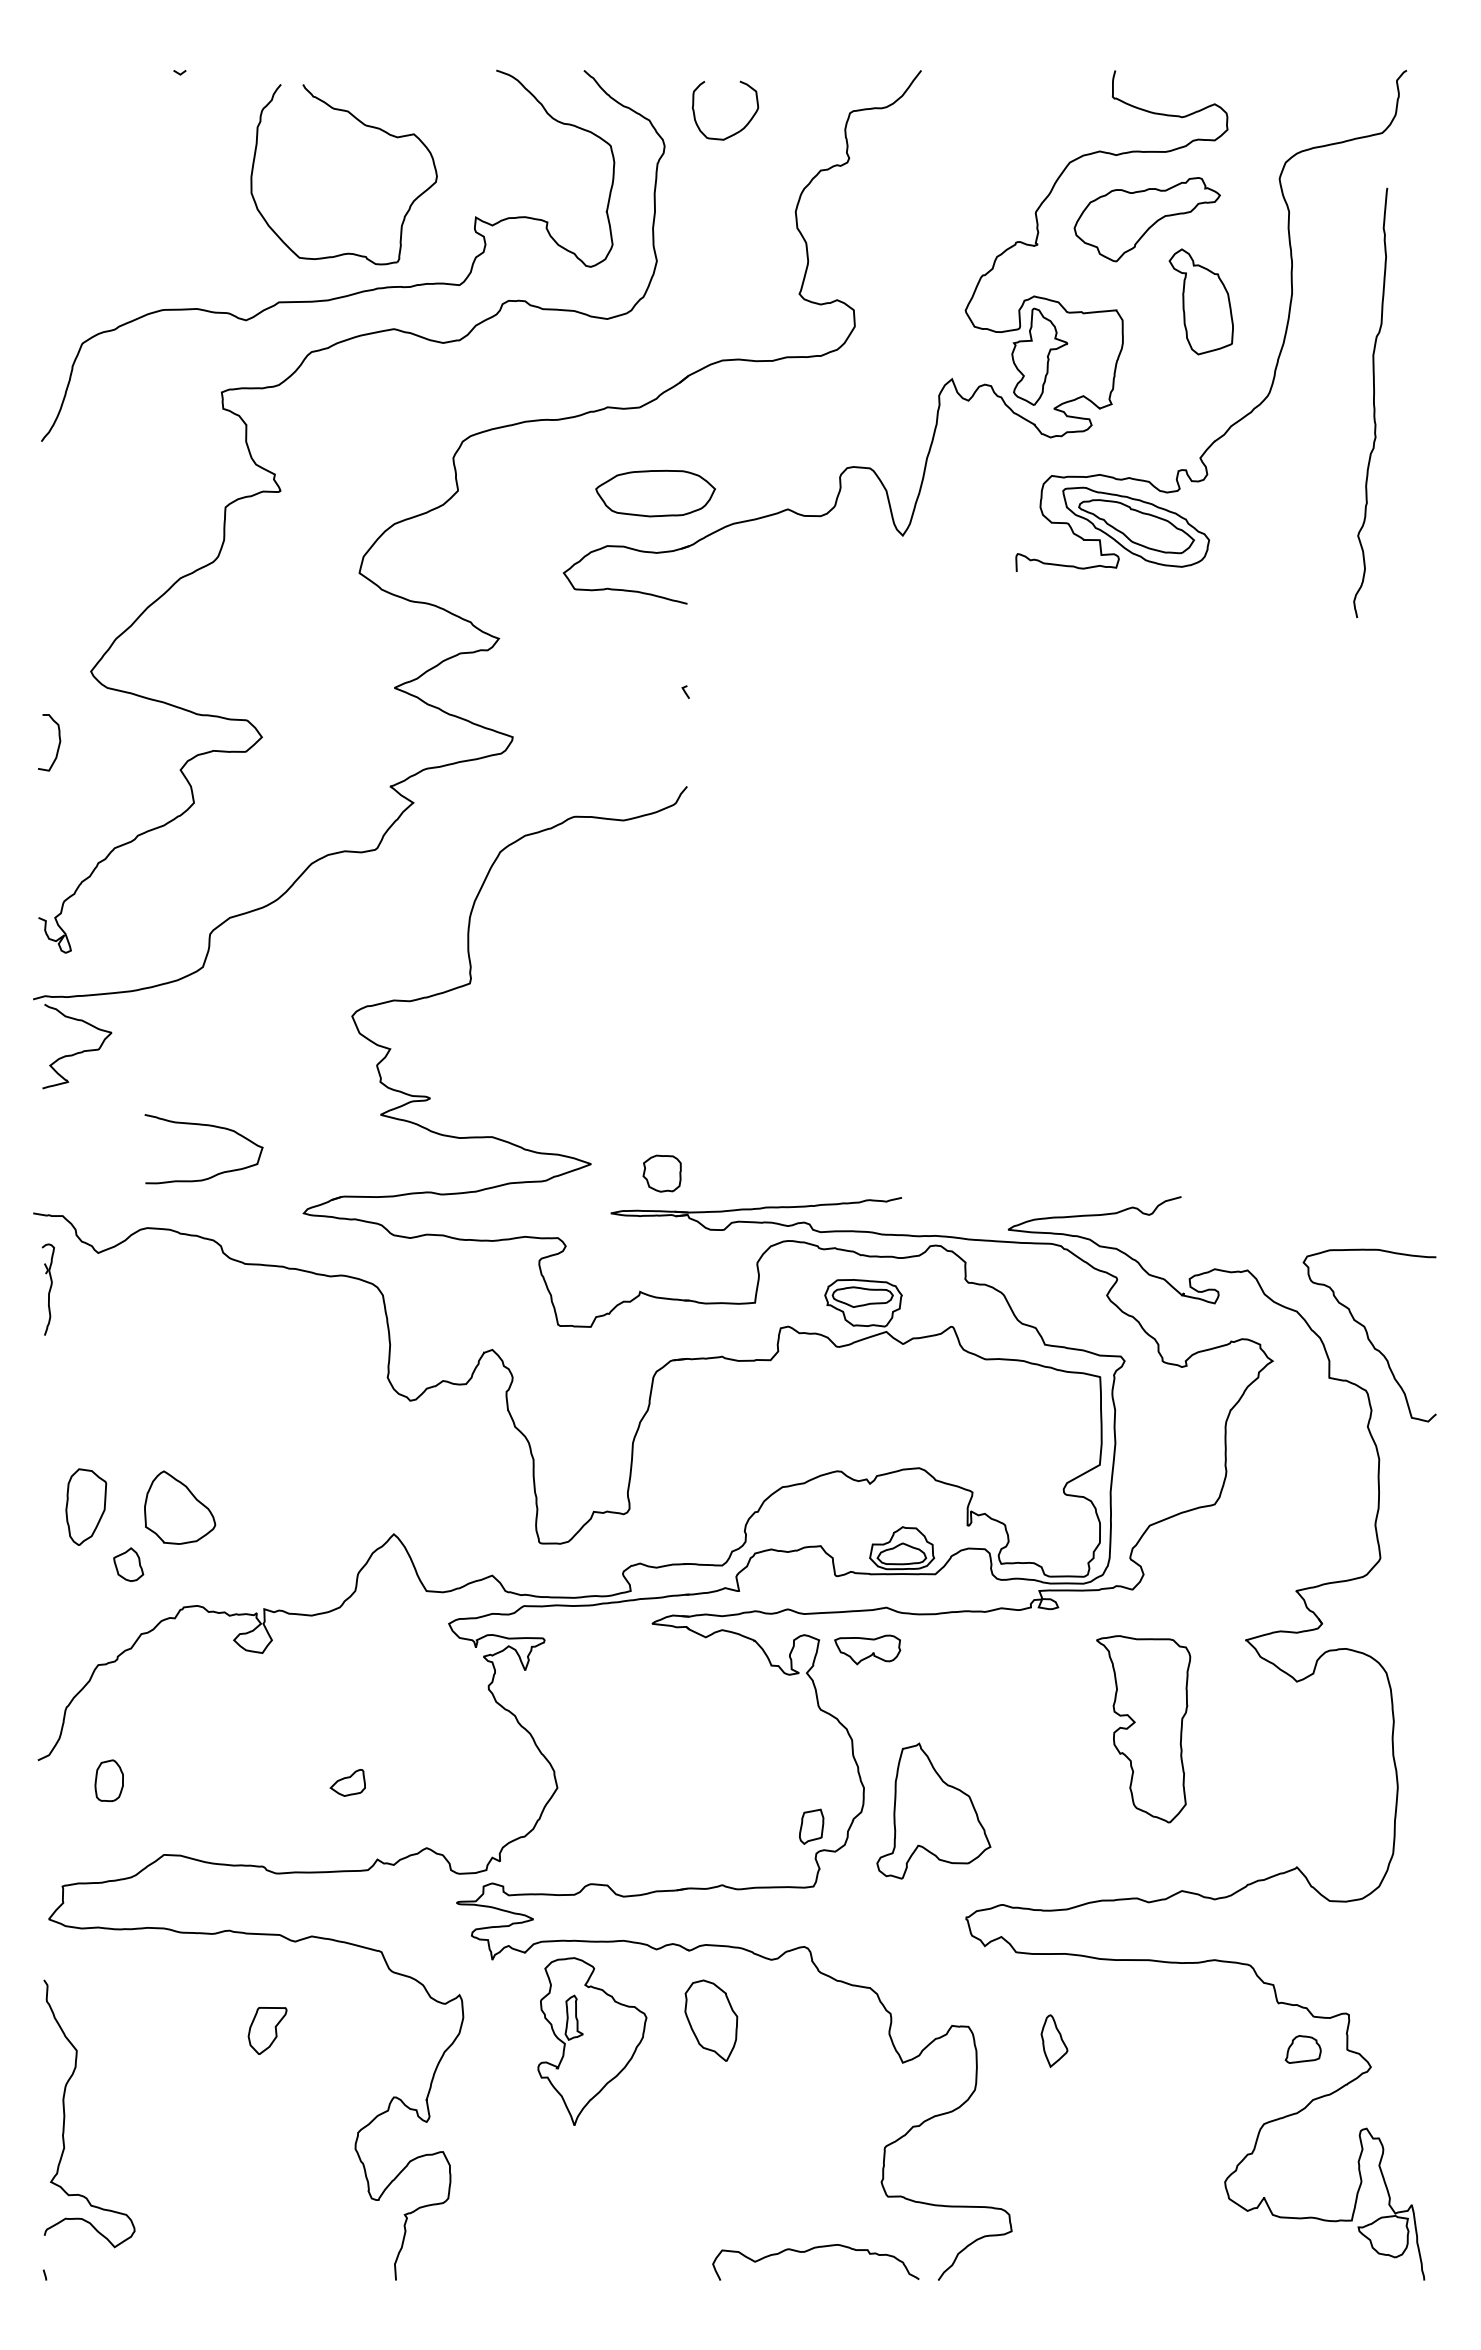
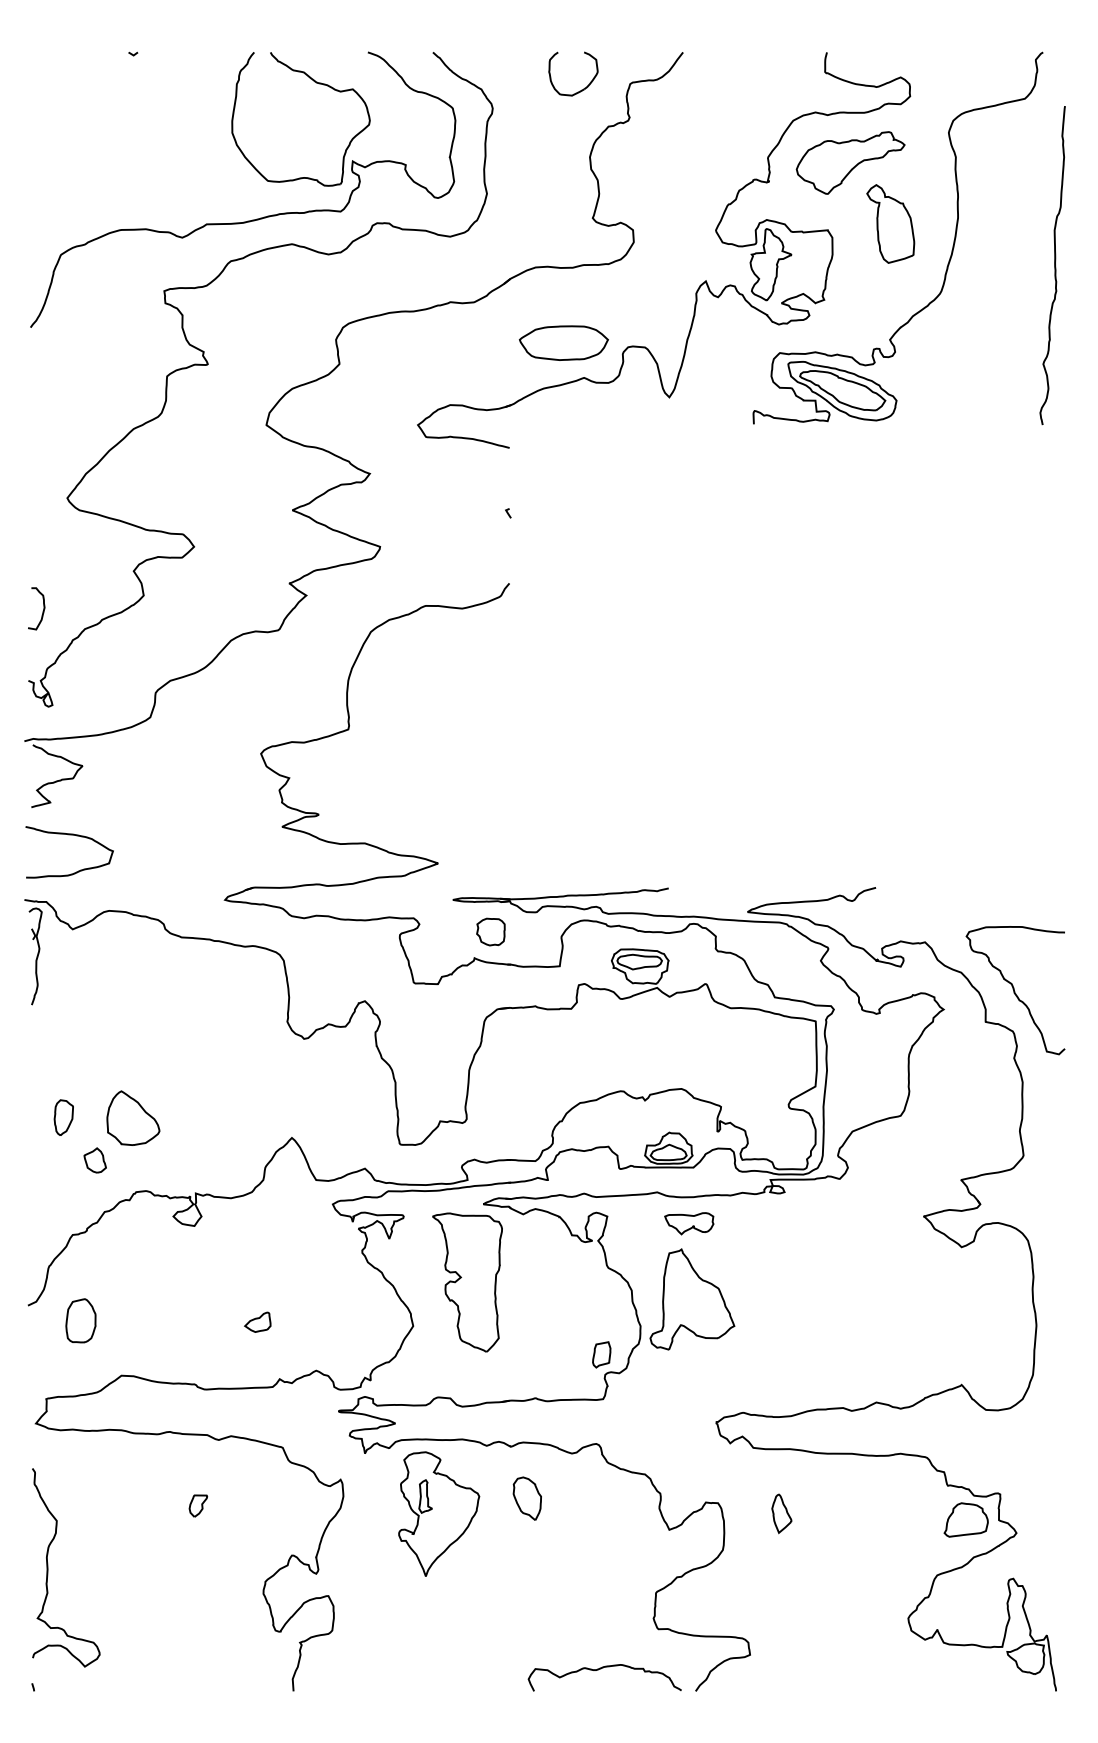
part: (365, 126) -> (316, 83), moved
part: (735, 132) -> (580, 90), moved
curve: (1373, 402) -> (1054, 265), moved
part: (655, 493) -> (563, 343), moved
curve: (58, 743) -> (43, 609), moved
curve: (207, 1126) -> (72, 835), moved
part: (661, 1173) -> (490, 931), moved
part: (48, 1289) -> (35, 956), size x1.43
part: (86, 1506) -> (63, 1117), size x0.62
part: (867, 1649) -> (689, 1223), moved
part: (1143, 1729) -> (467, 1282), moved
part: (108, 1780) -> (80, 1320), size x1.43
part: (933, 1810) -> (692, 1299), moved
part: (711, 2020) -> (527, 1498), size x0.71
part: (267, 2030) -> (198, 1505), size x0.62
part: (1303, 2049) -> (966, 1520), size x1.67

